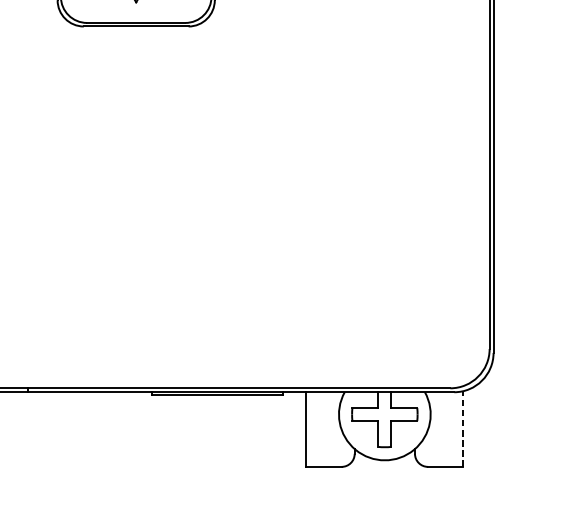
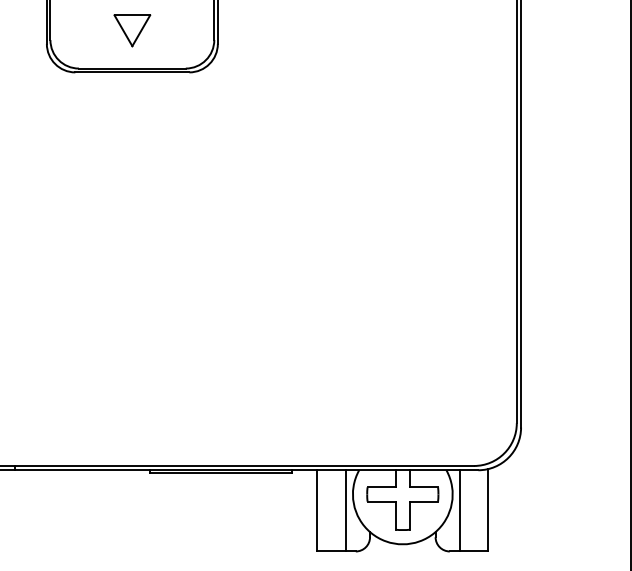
line: (463, 428) -> (488, 509), dashed -> solid
line: (332, 429) -> (345, 510), added
line: (436, 429) -> (459, 510), added

